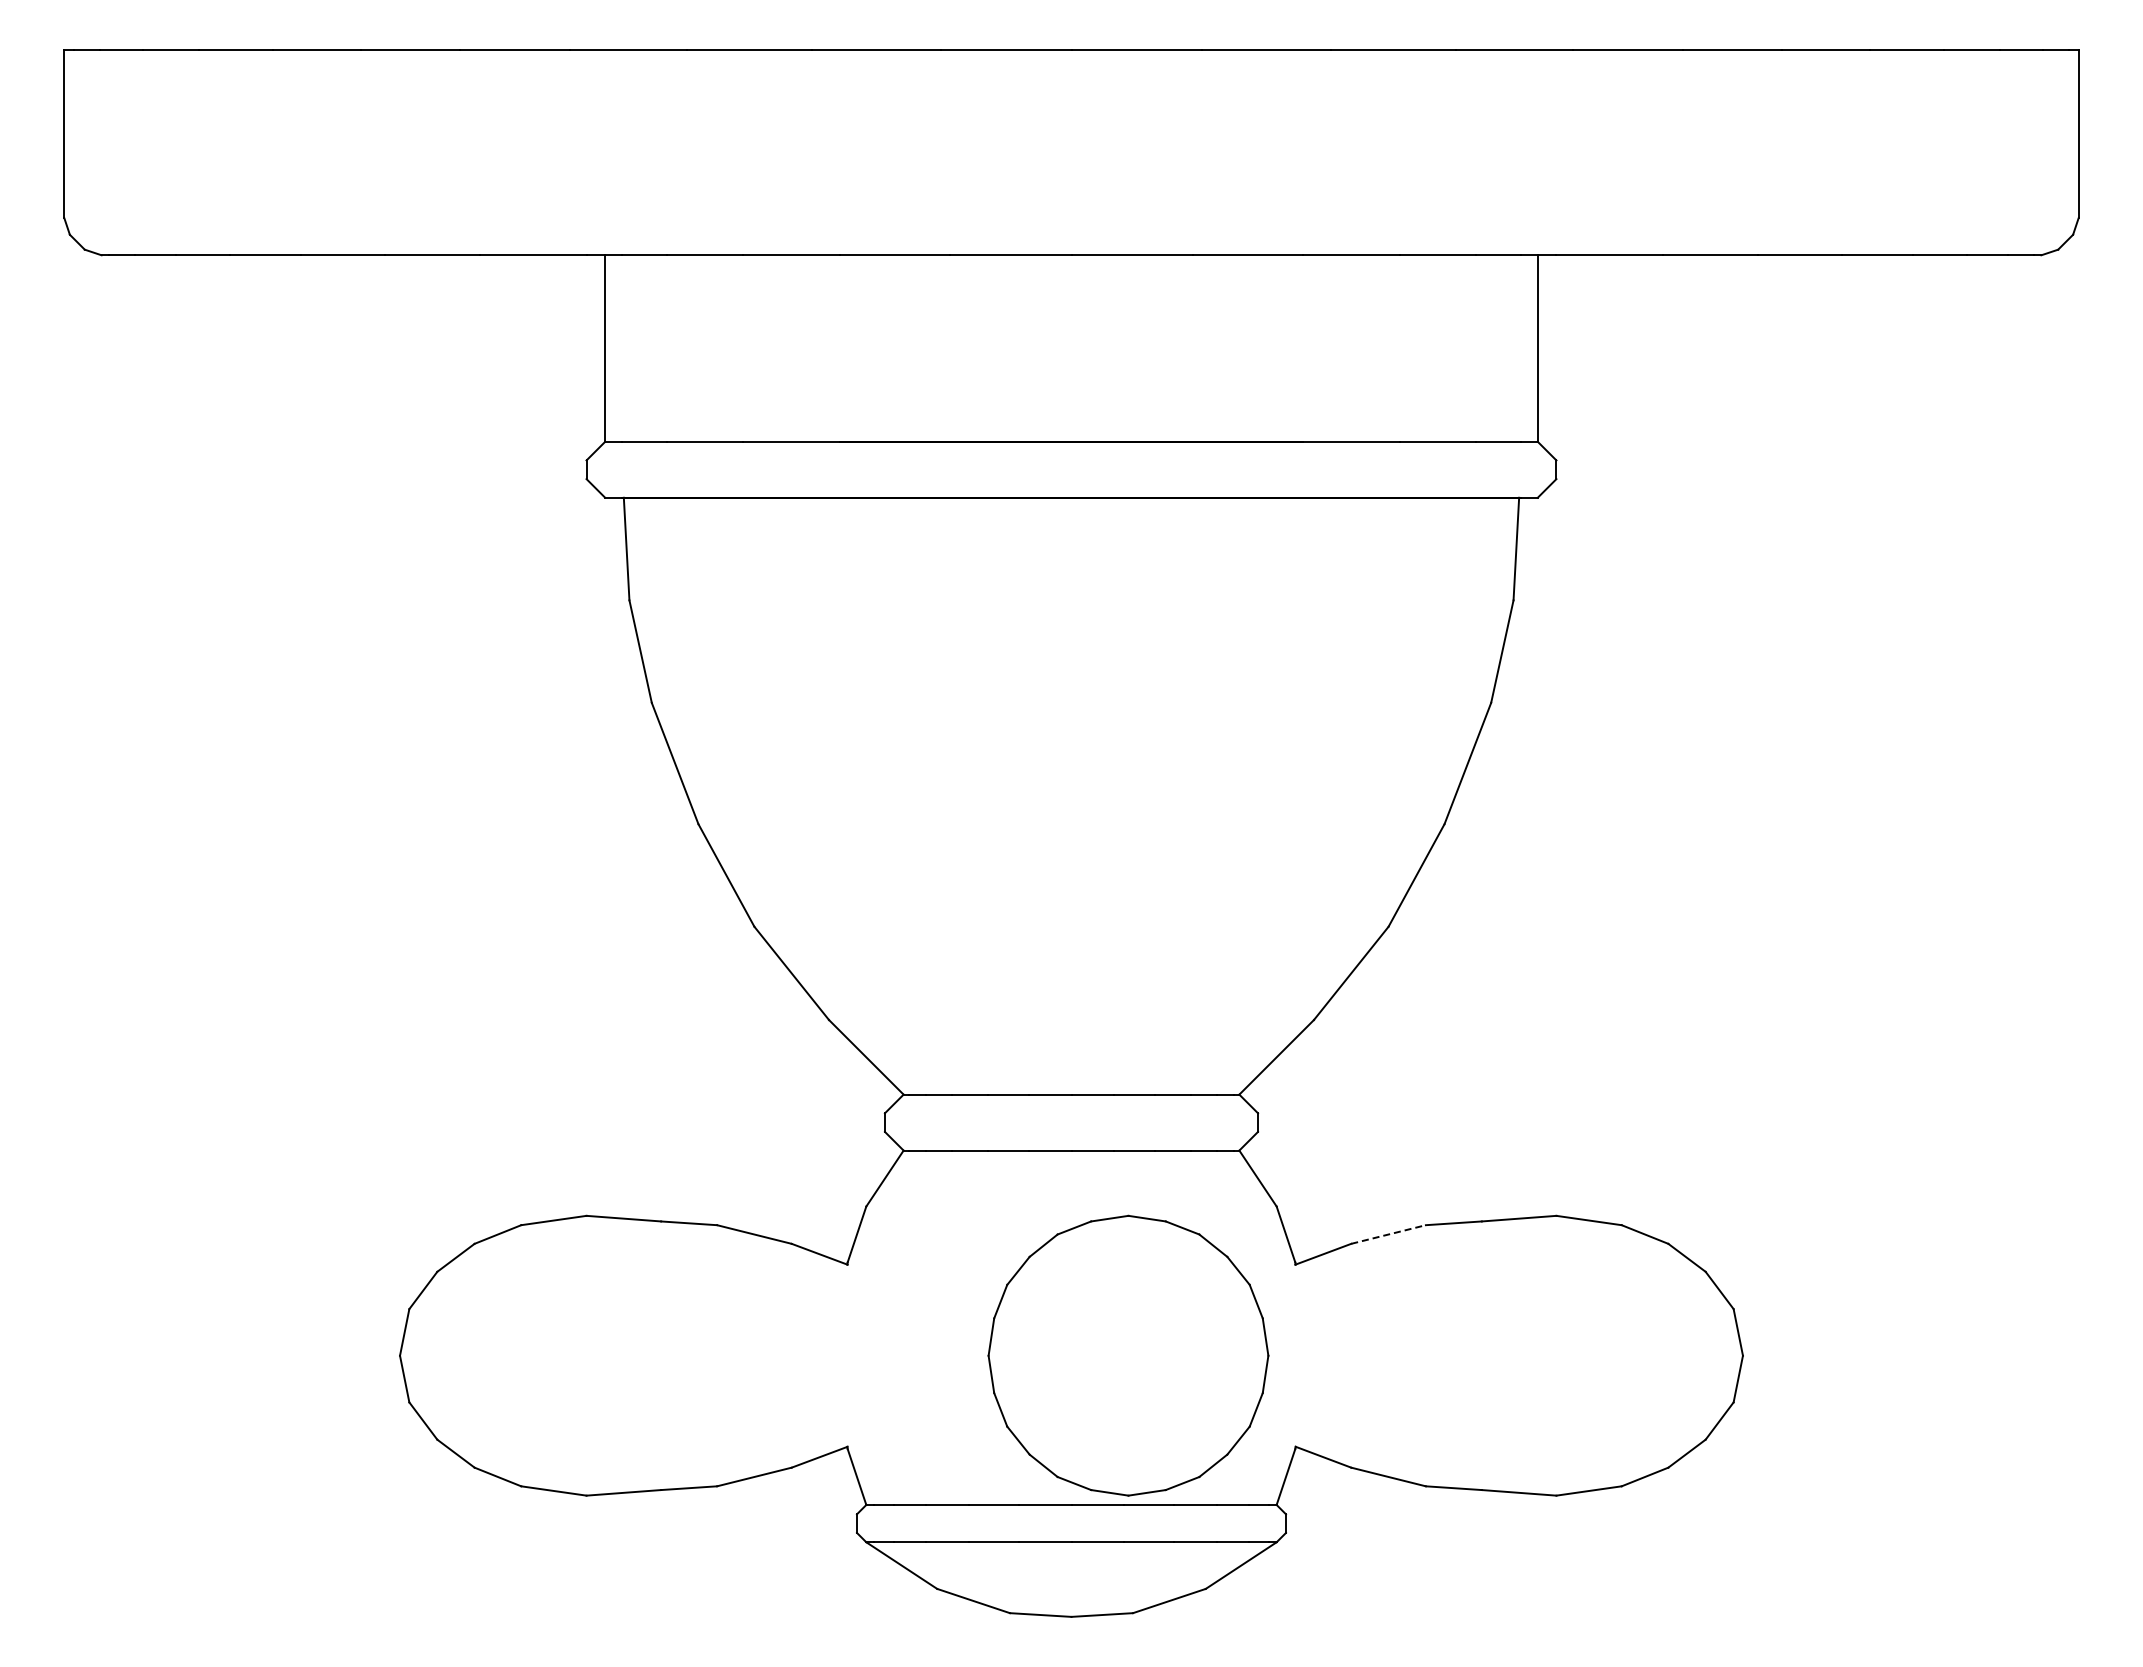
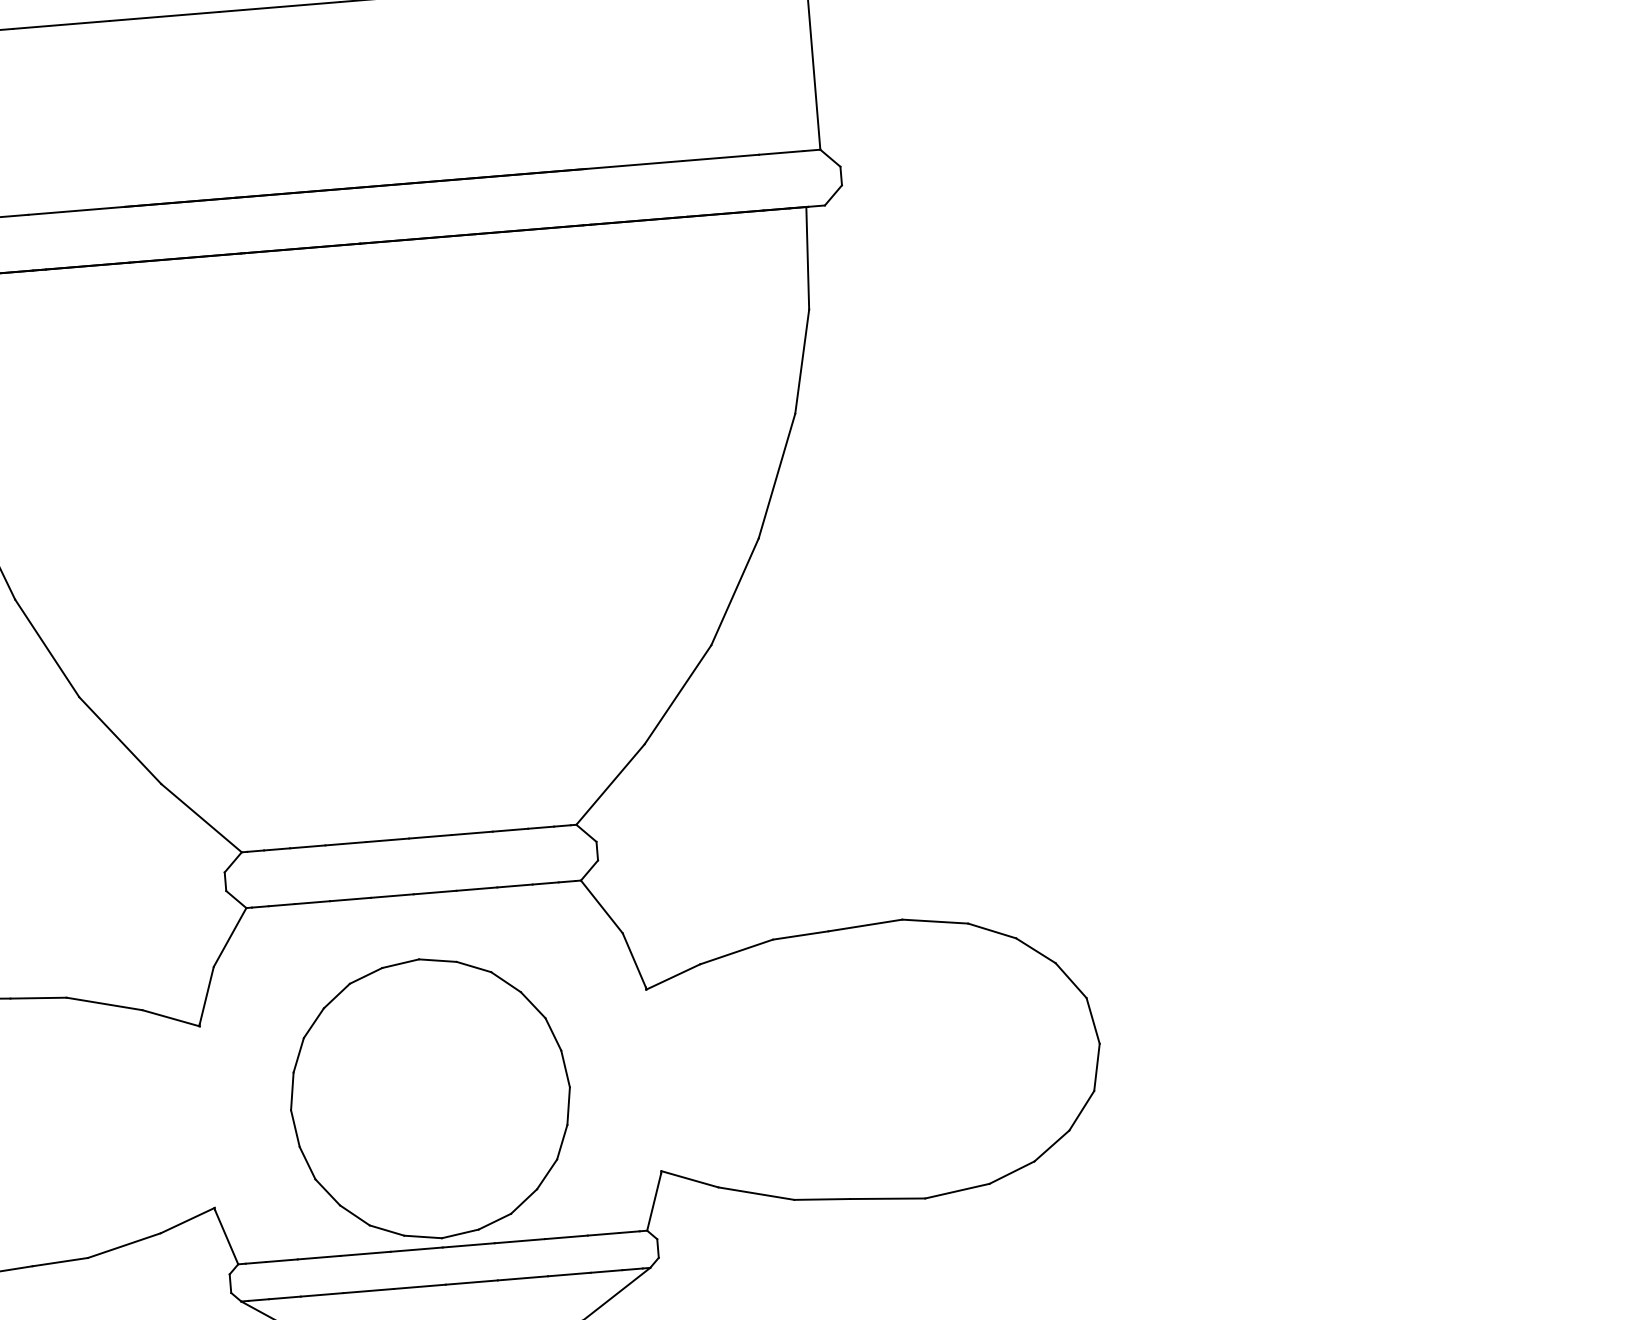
line: (1389, 1234) -> (737, 951), dashed -> solid
part: (1128, 1355) -> (430, 1098), moved

